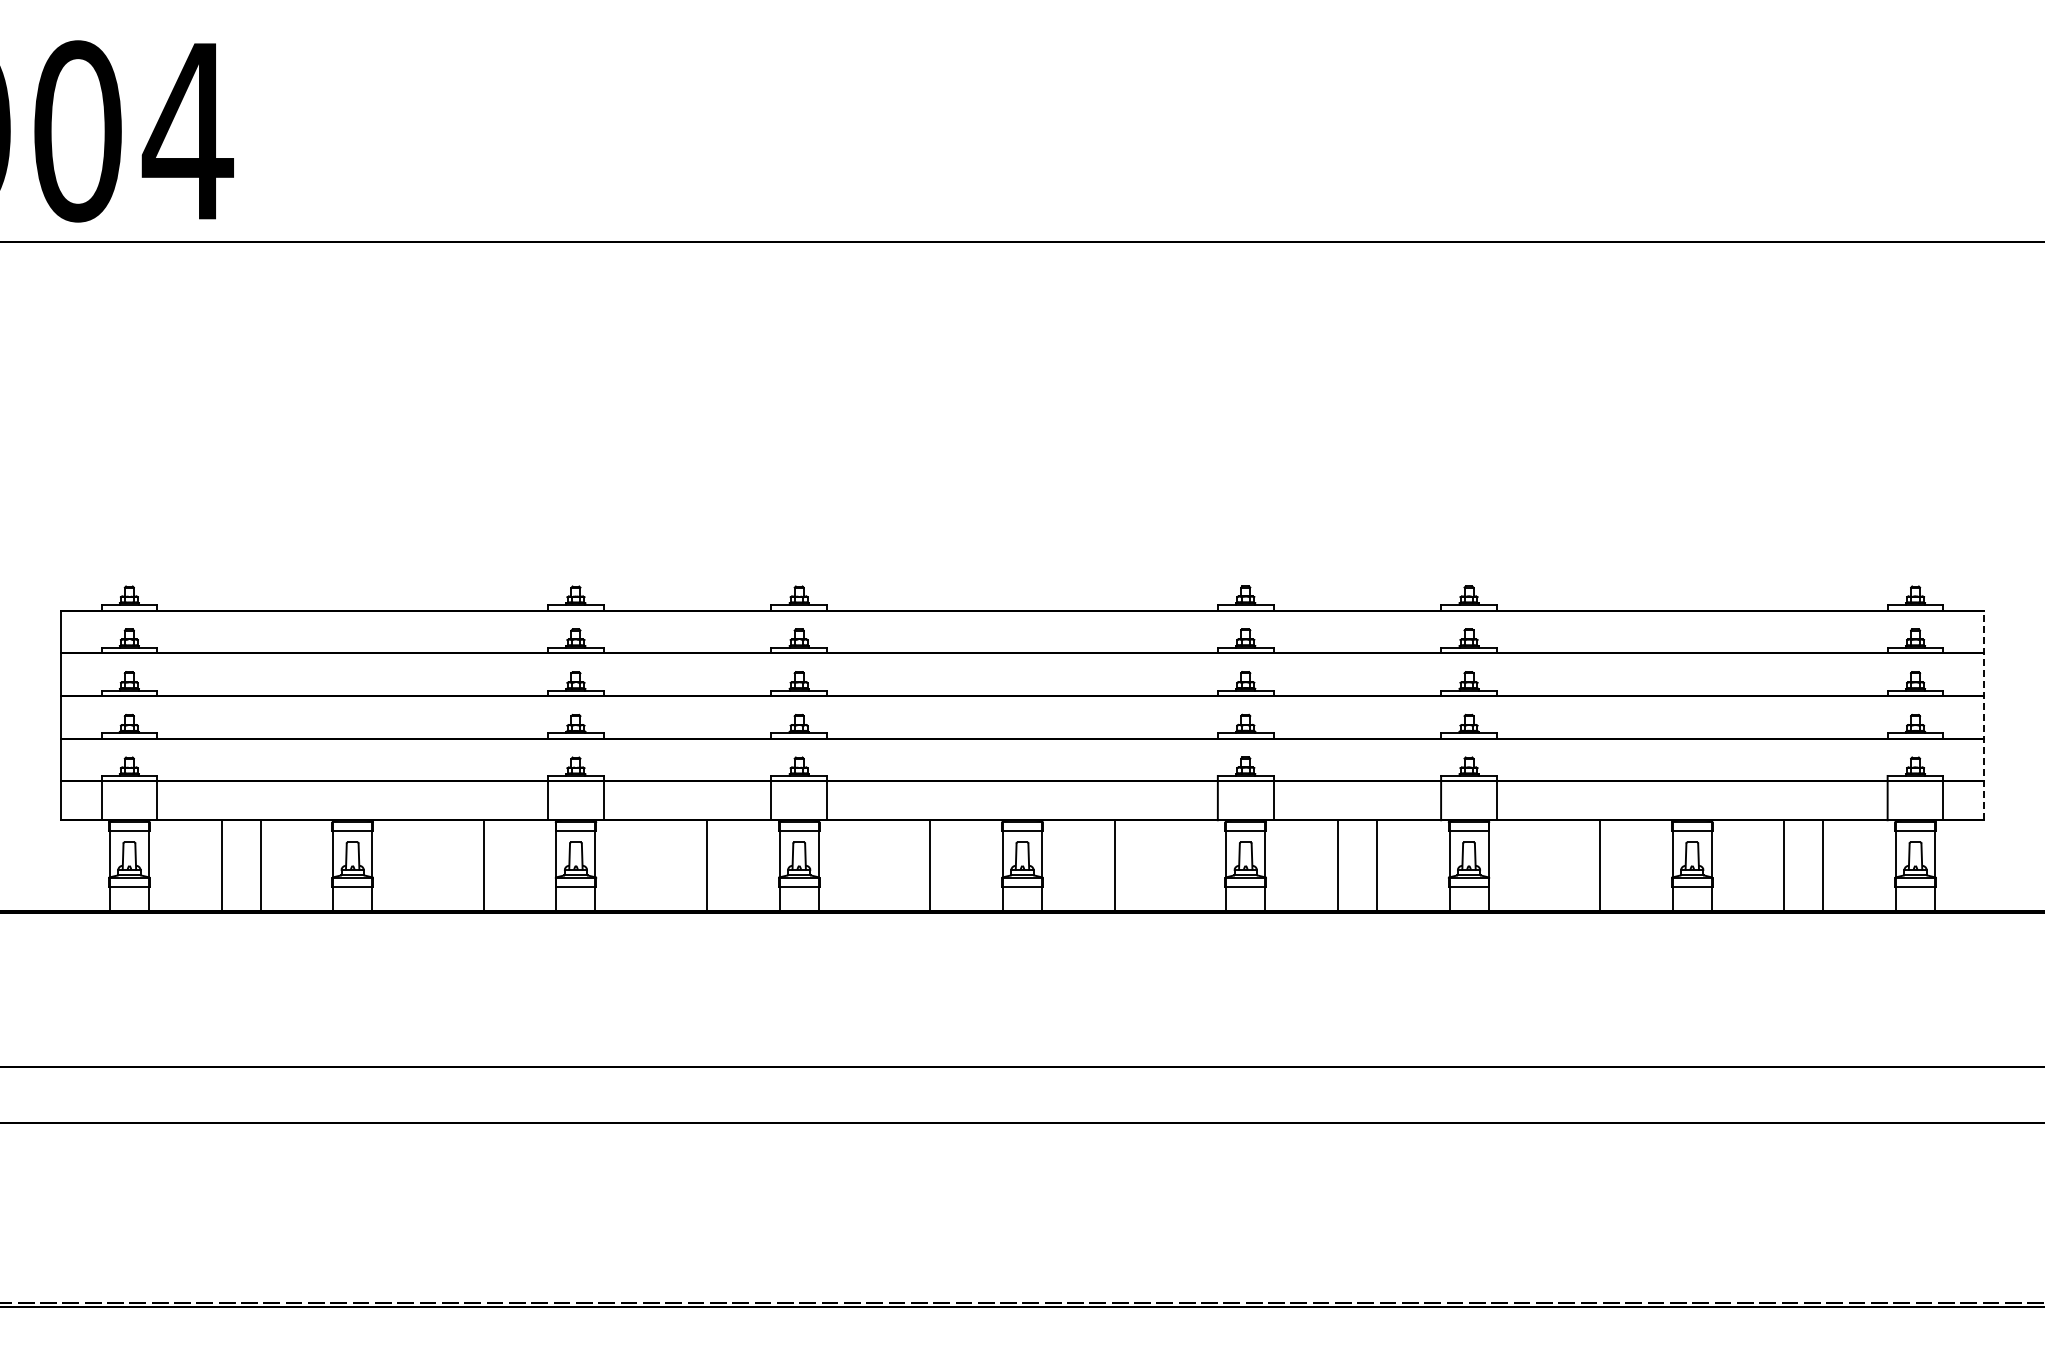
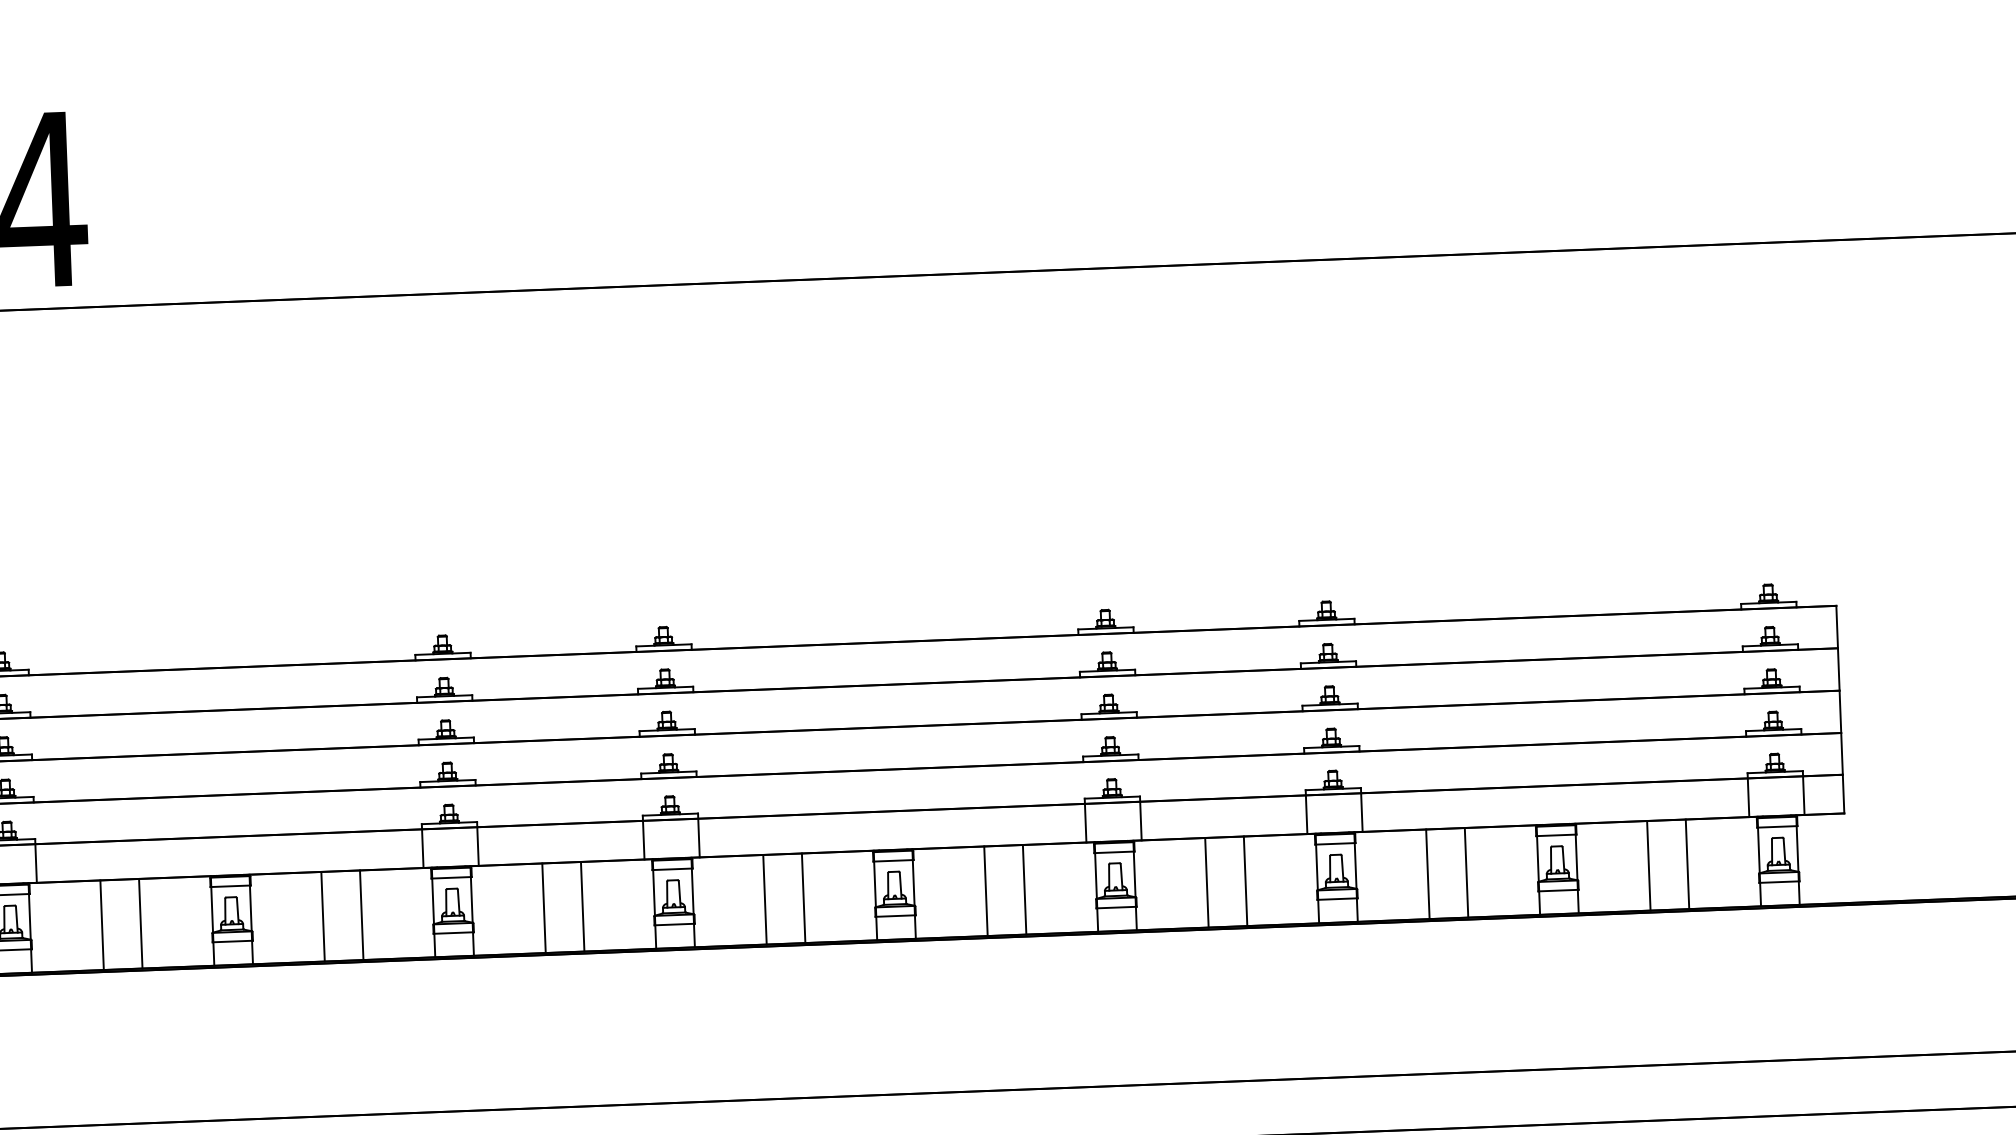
line: (1983, 715) -> (1840, 709), dashed -> solid
line: (444, 865) -> (322, 916), added
line: (668, 865) -> (544, 908), added
line: (891, 865) -> (765, 899), added
line: (1153, 865) -> (1024, 889), added
line: (1561, 865) -> (1428, 874), added

